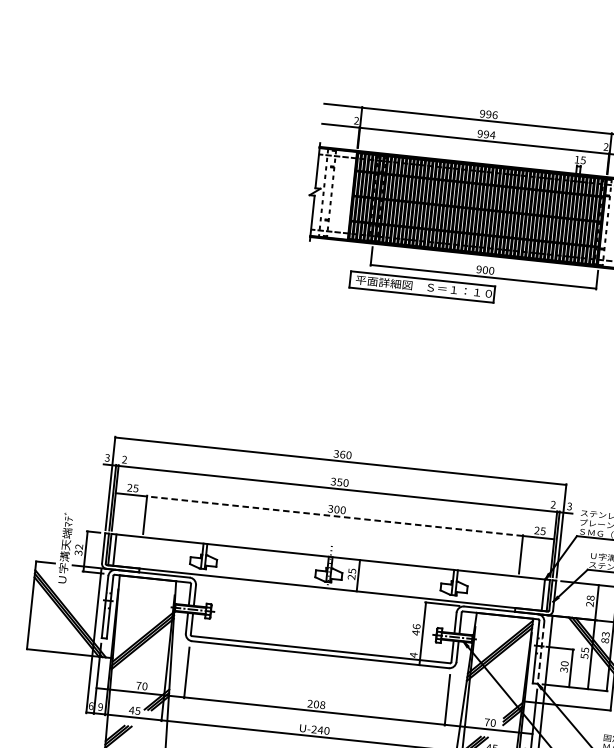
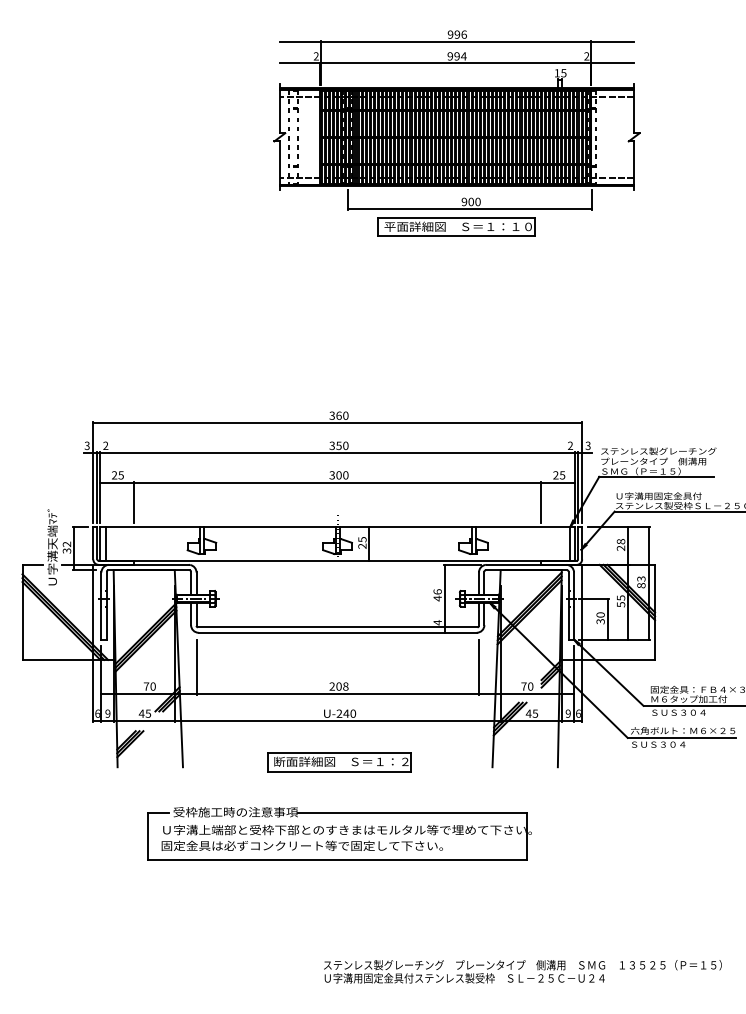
part: (422, 286) -> (456, 226), moved
line: (334, 516) -> (337, 482), dashed -> solid
line: (541, 653) -> (574, 606), dashed -> solid

